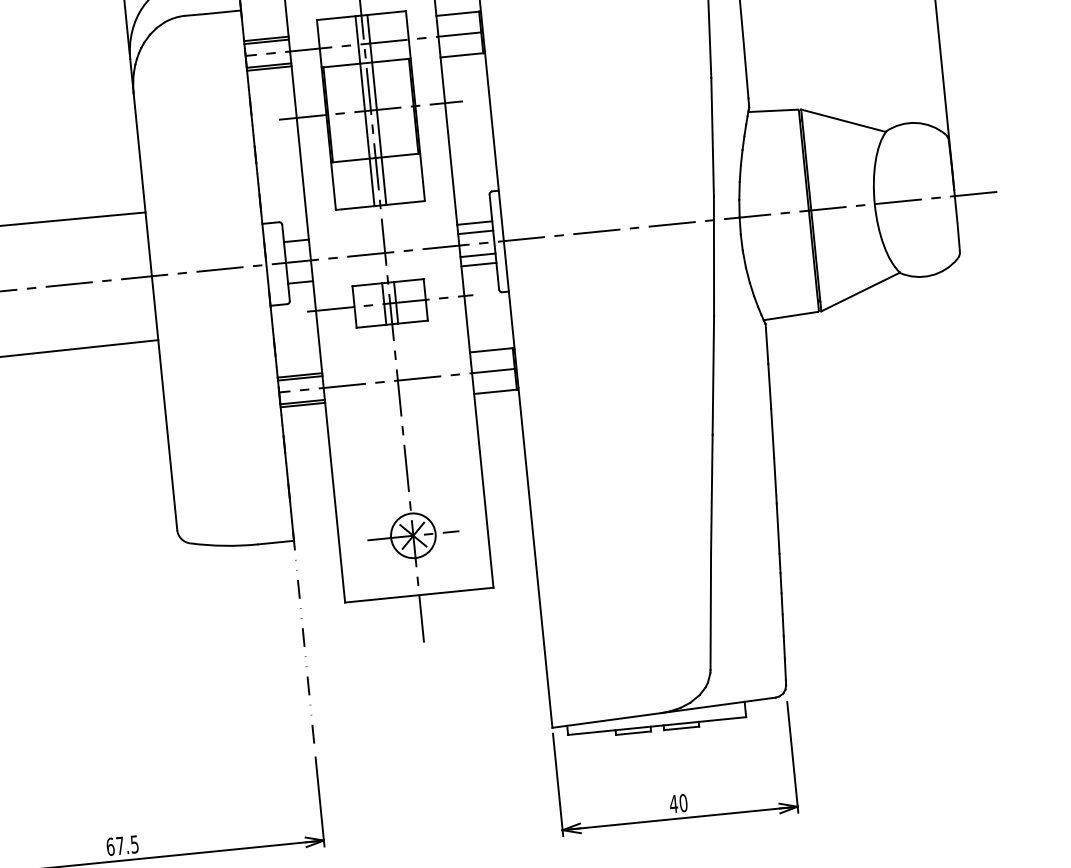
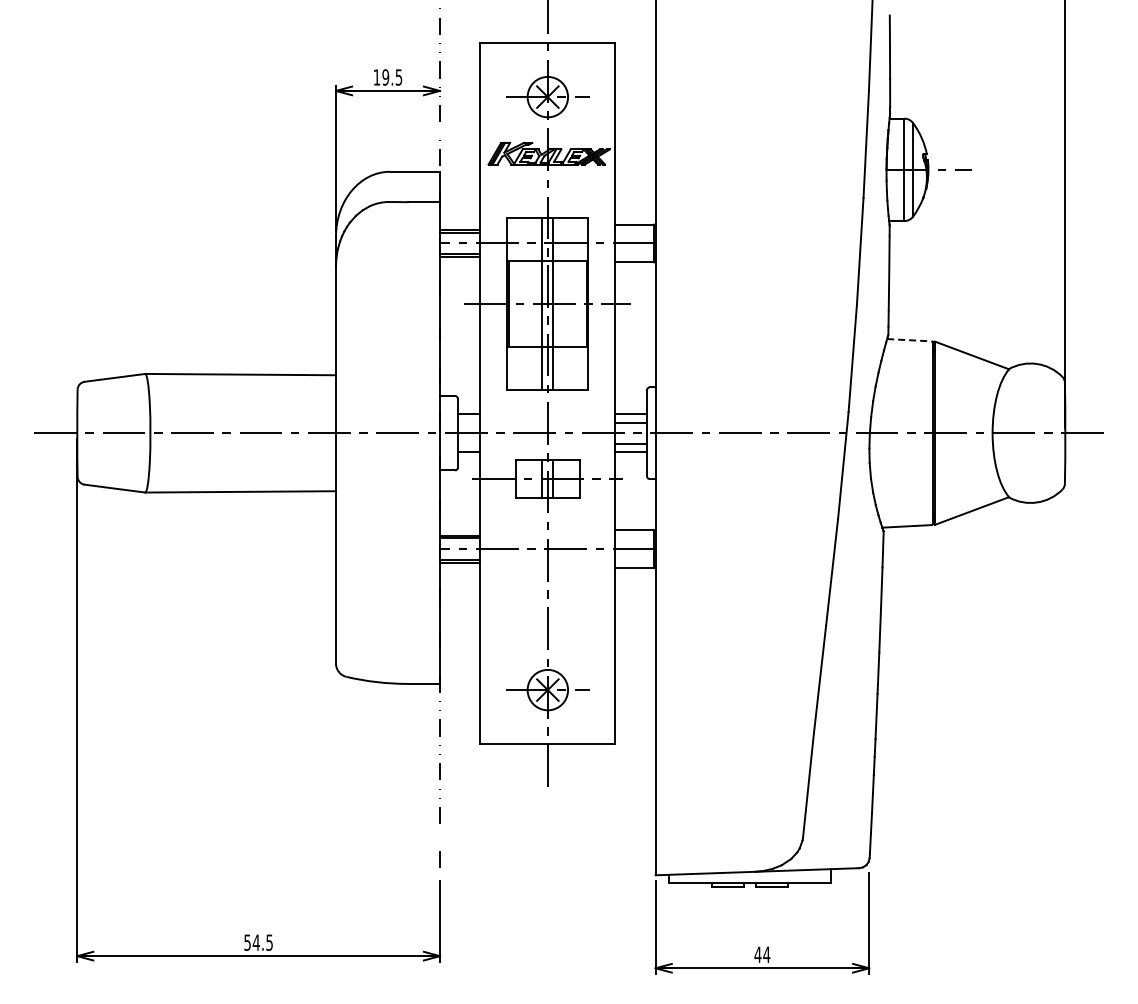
line: (773, 111) -> (909, 340), solid -> dashed
text: (683, 802) -> (766, 954), 40 -> 44
text: (114, 846) -> (251, 942), 67.5 -> 54.5

